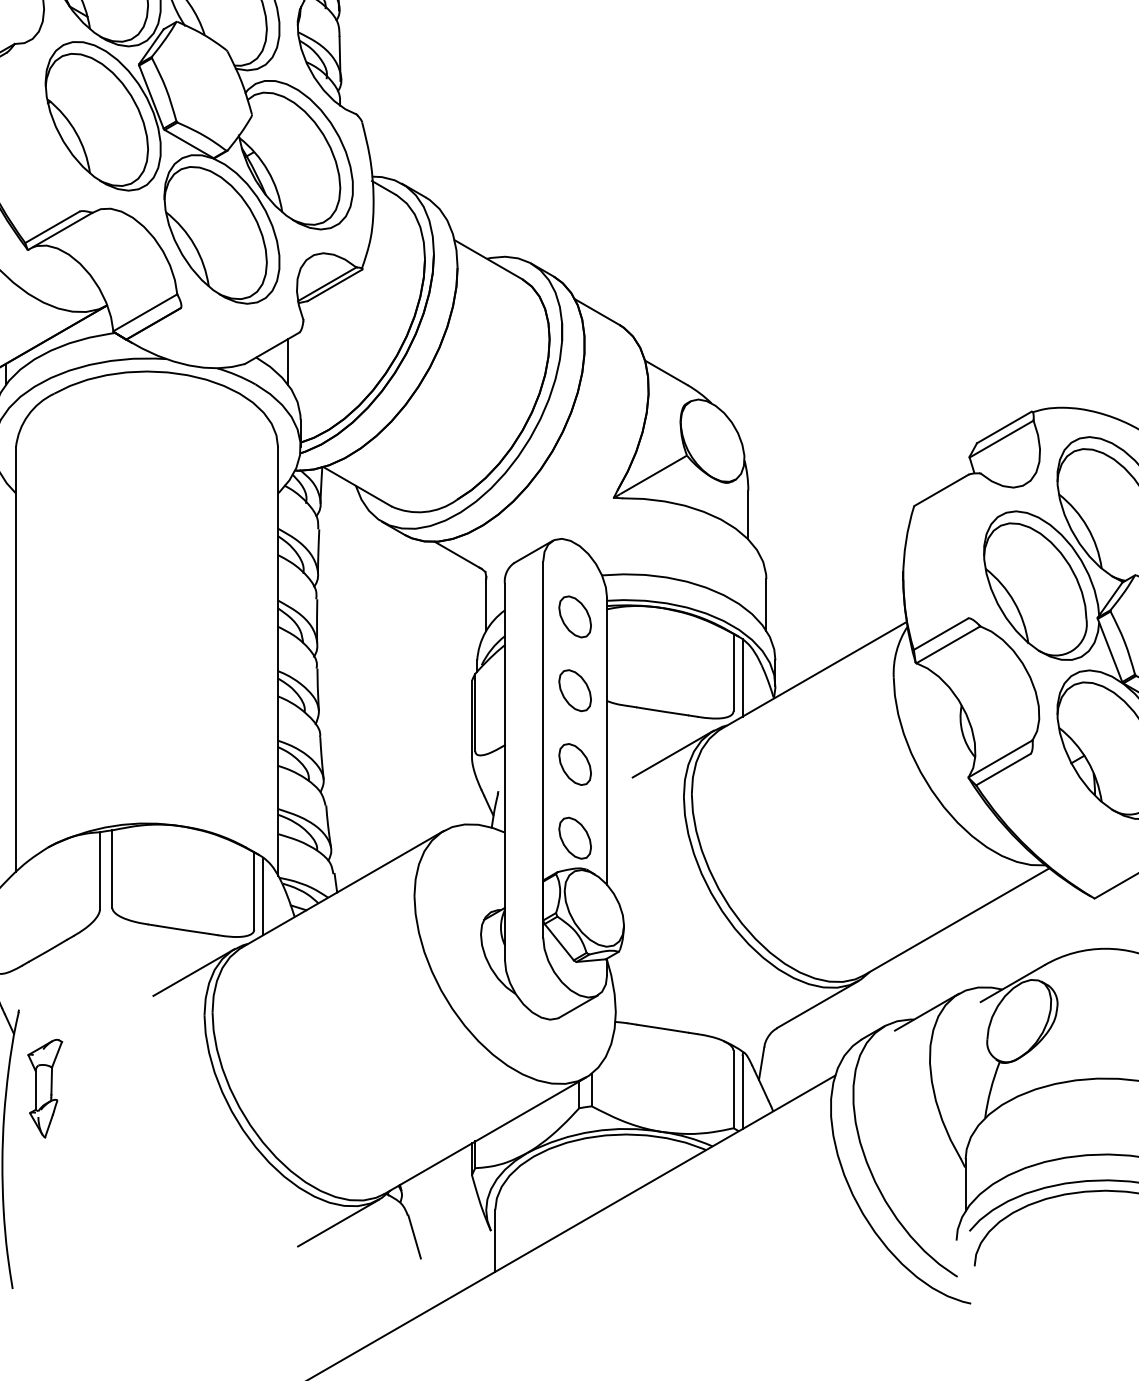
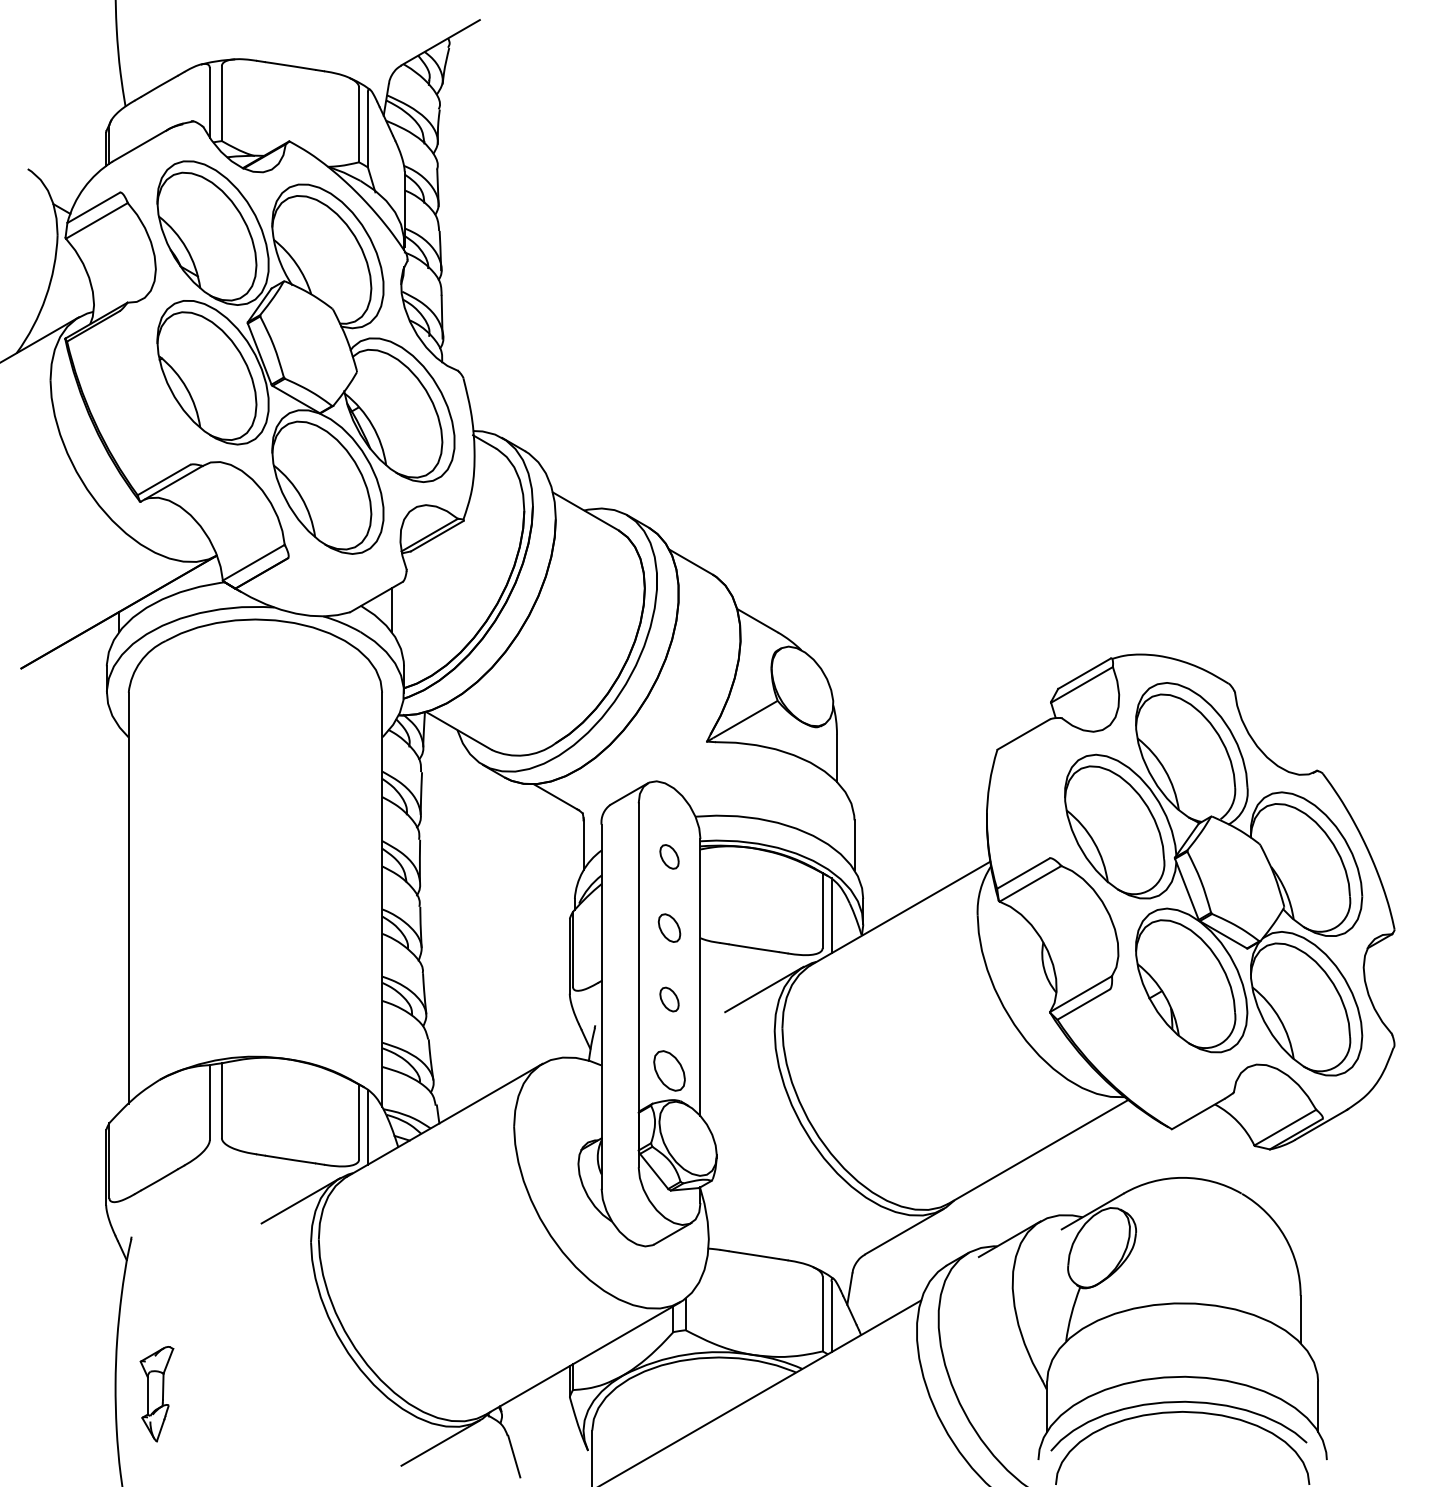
part: (575, 616) -> (669, 856), size x0.6
part: (575, 689) -> (669, 927), size x0.7
part: (575, 764) -> (669, 999), size x0.6
part: (44, 1089) -> (156, 1394), moved

